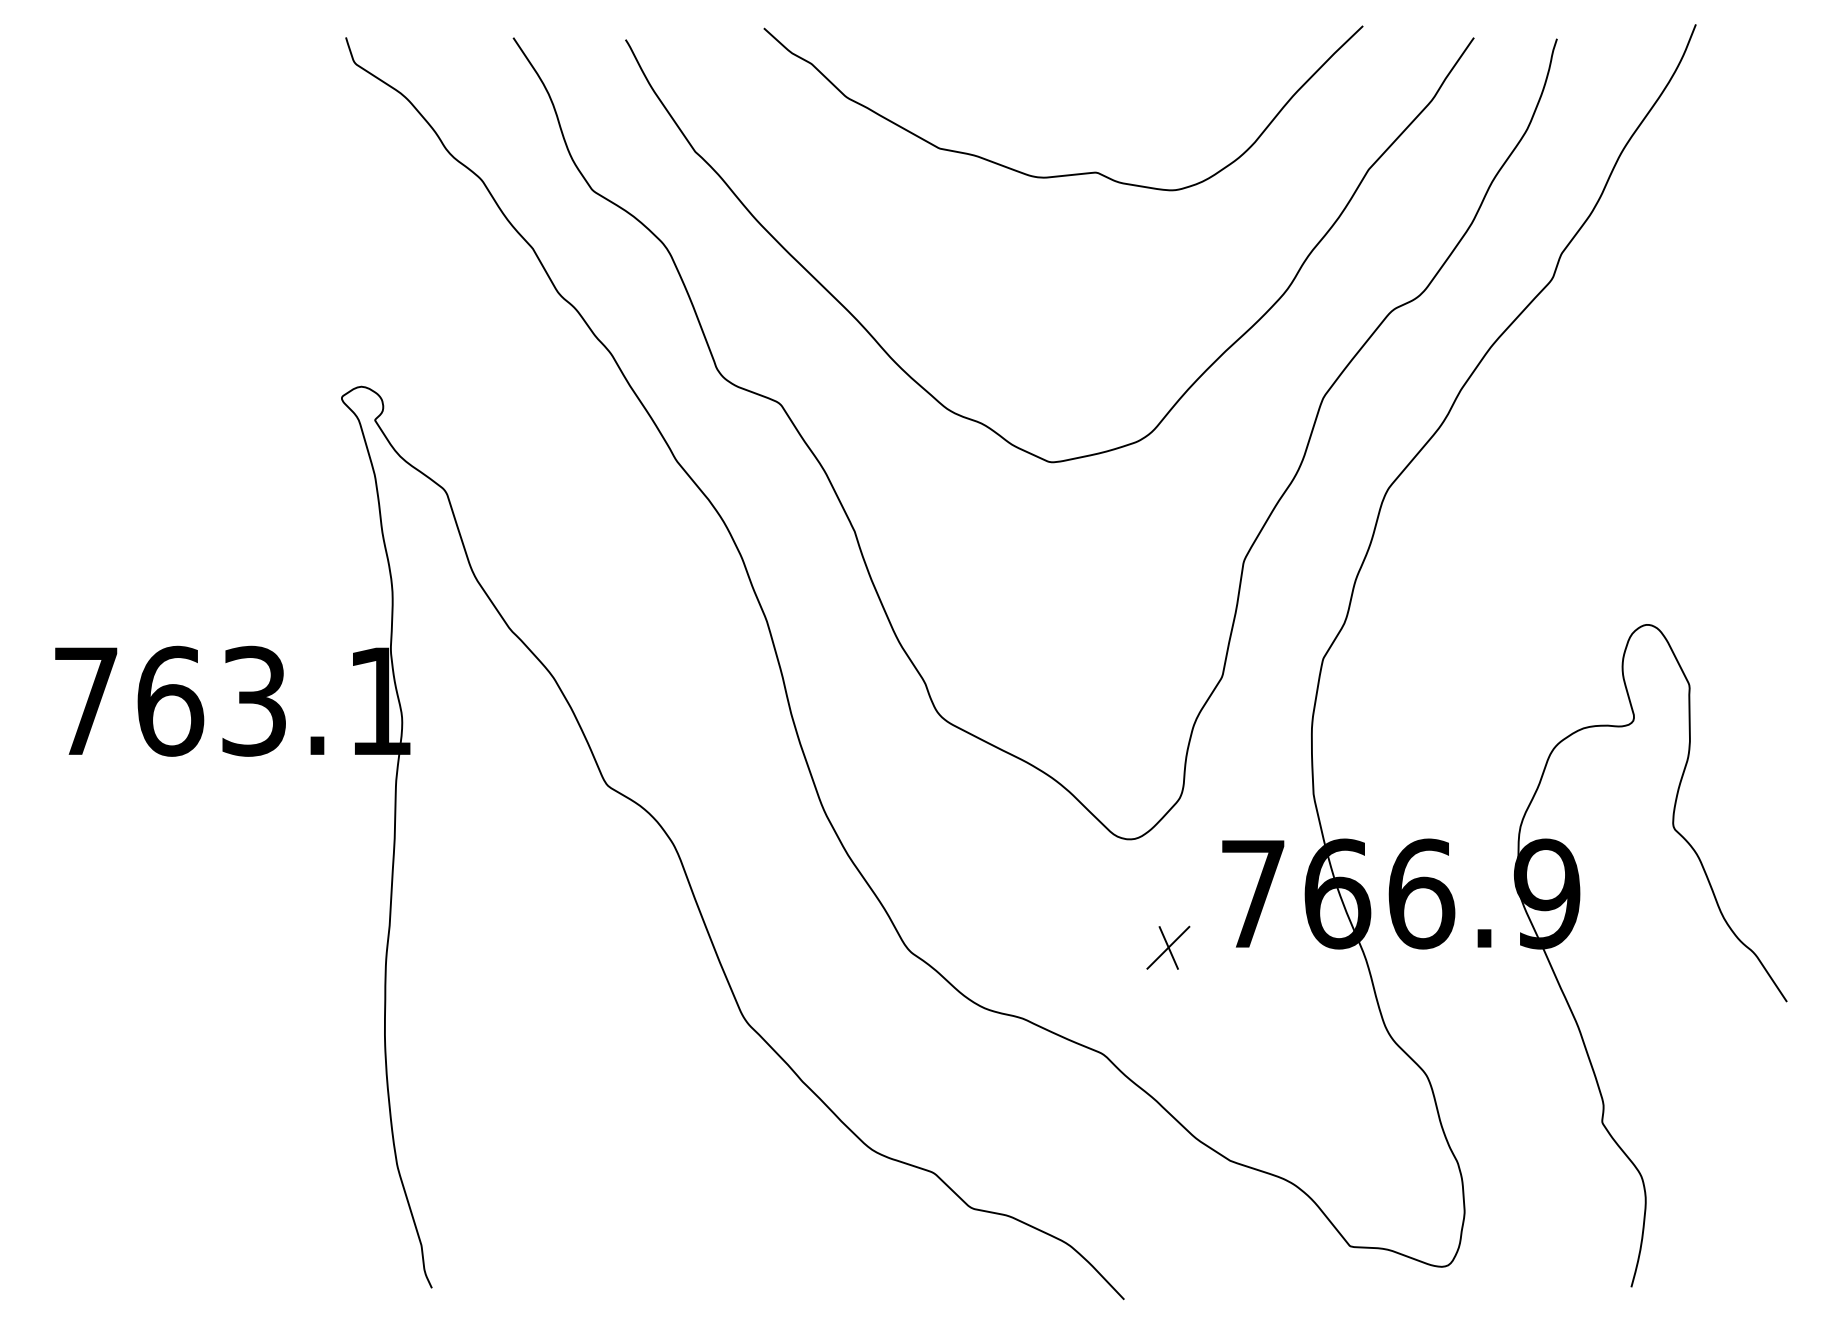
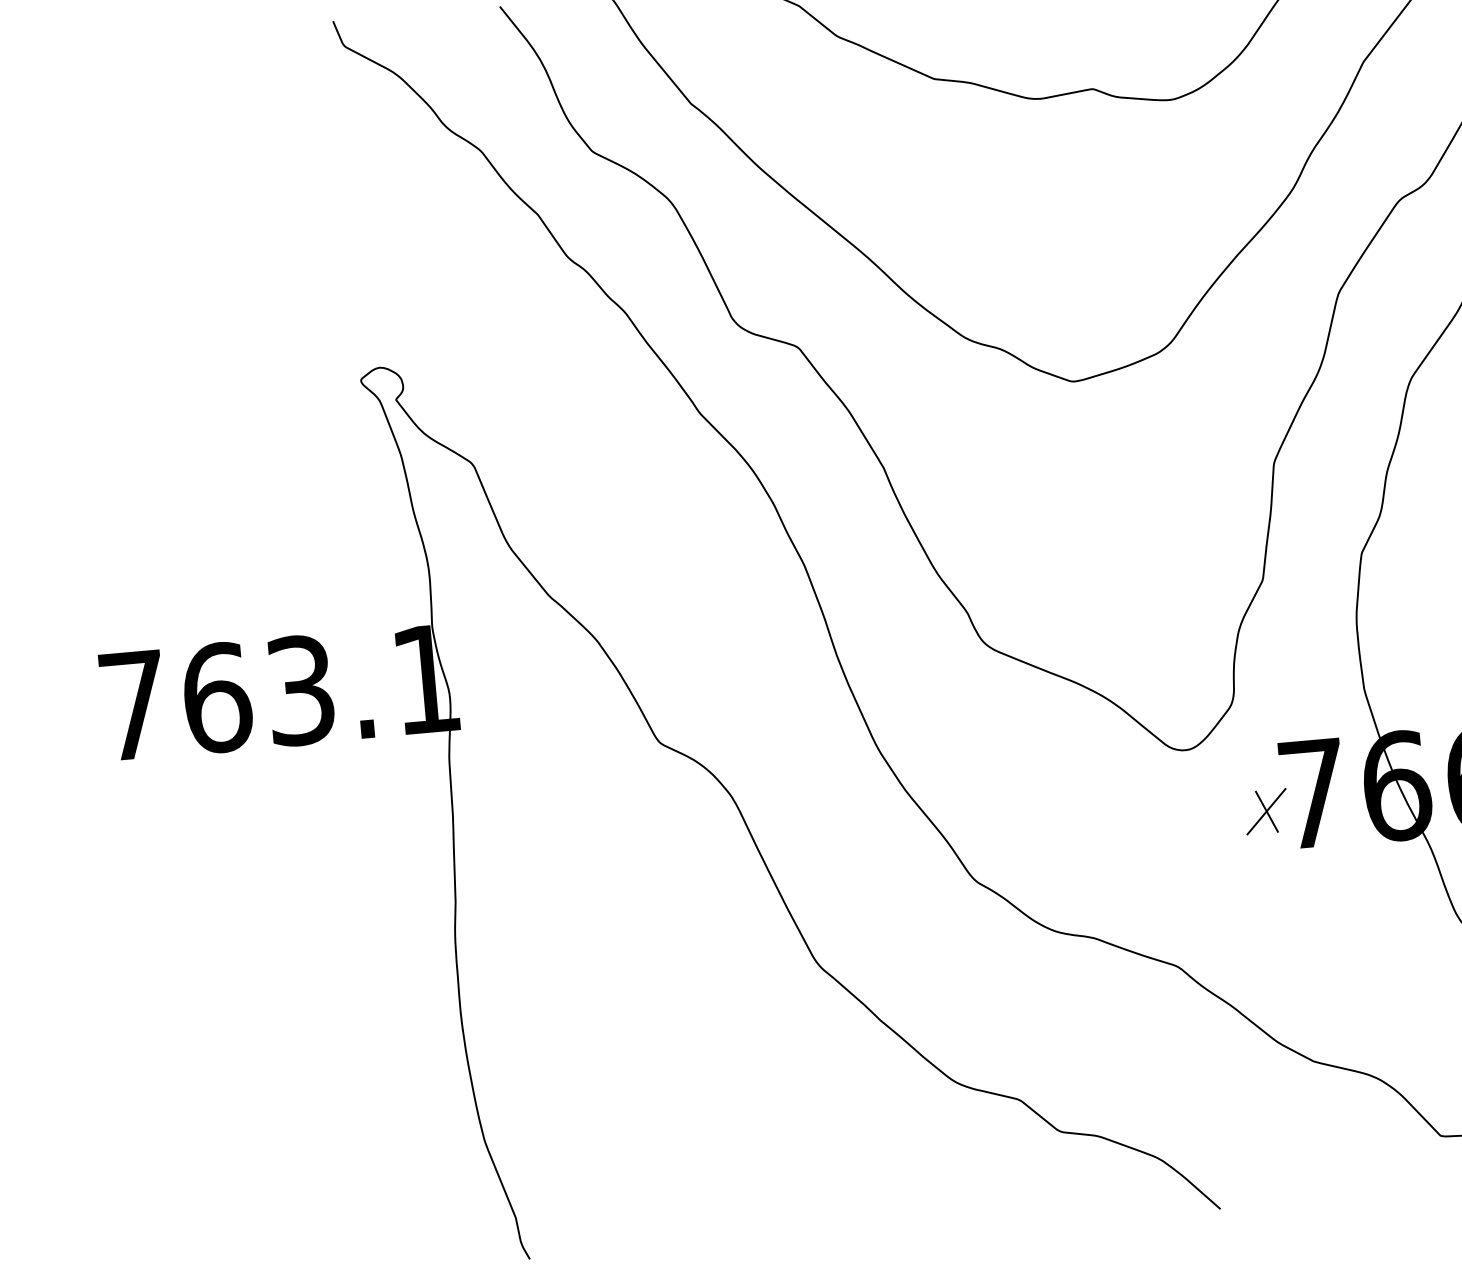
part: (1168, 947) -> (1266, 811), moved

